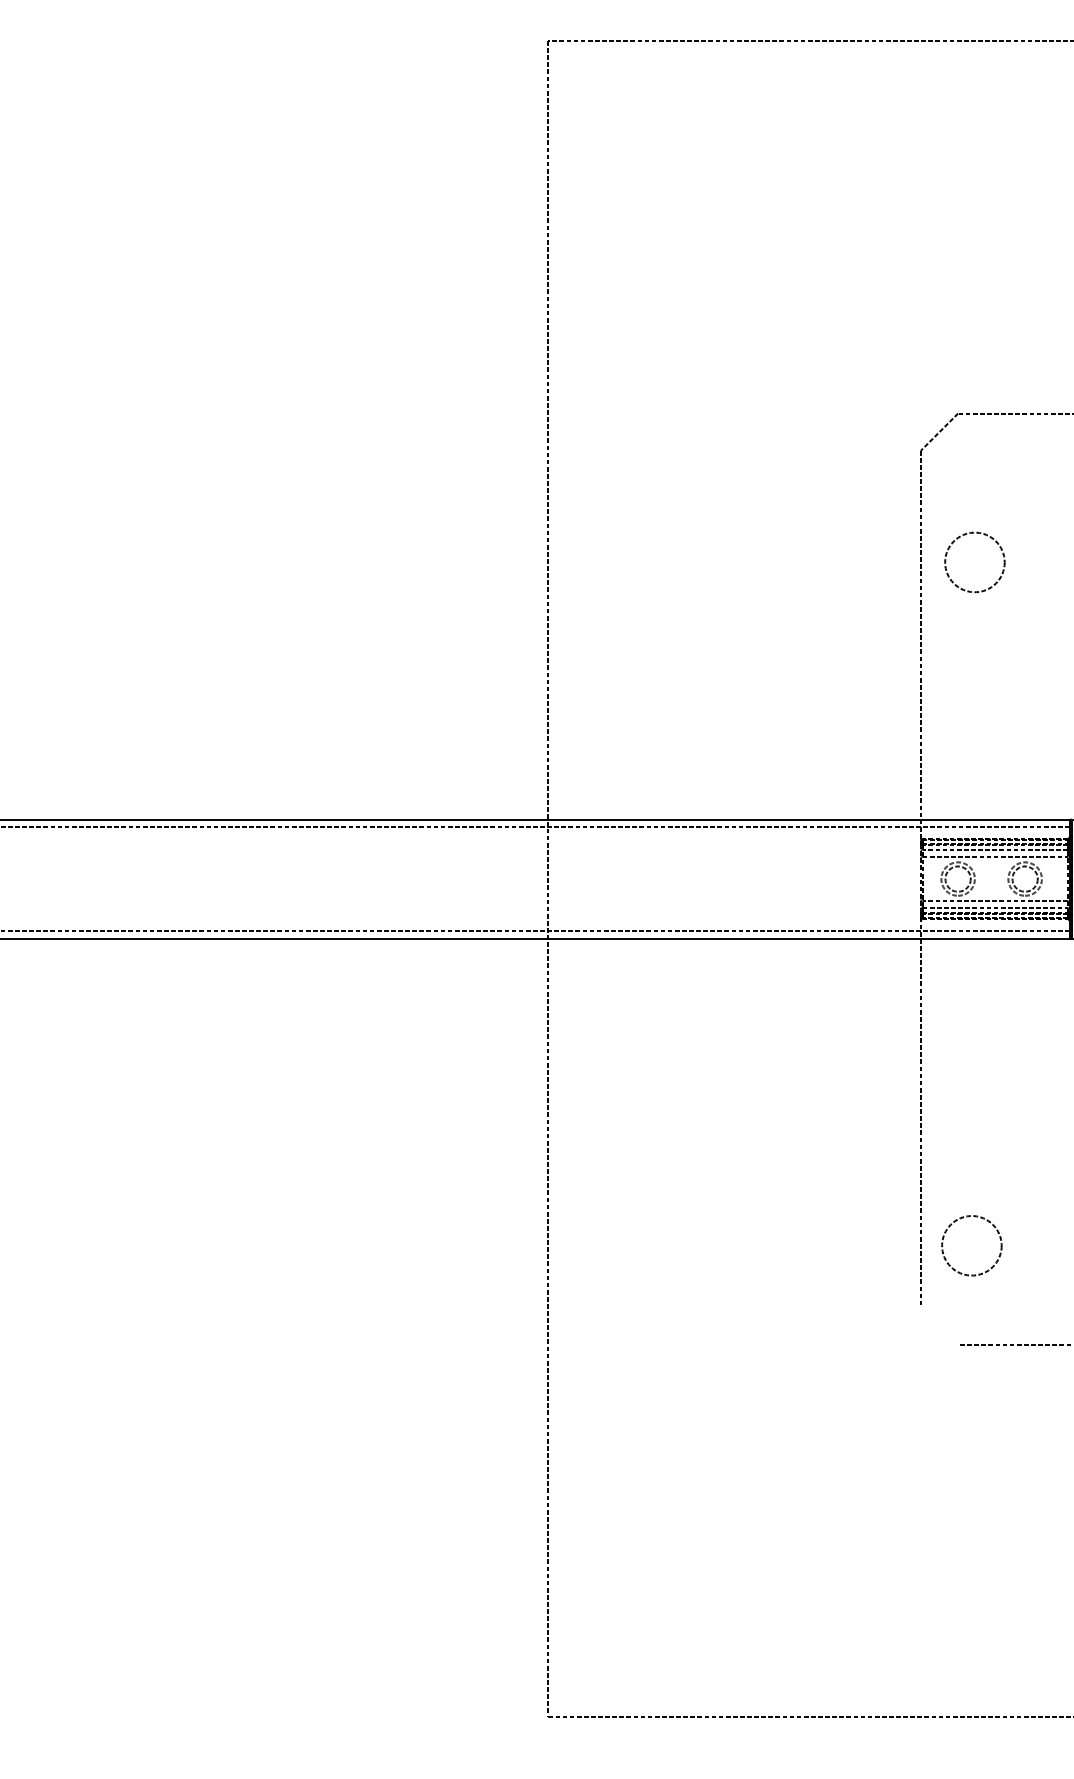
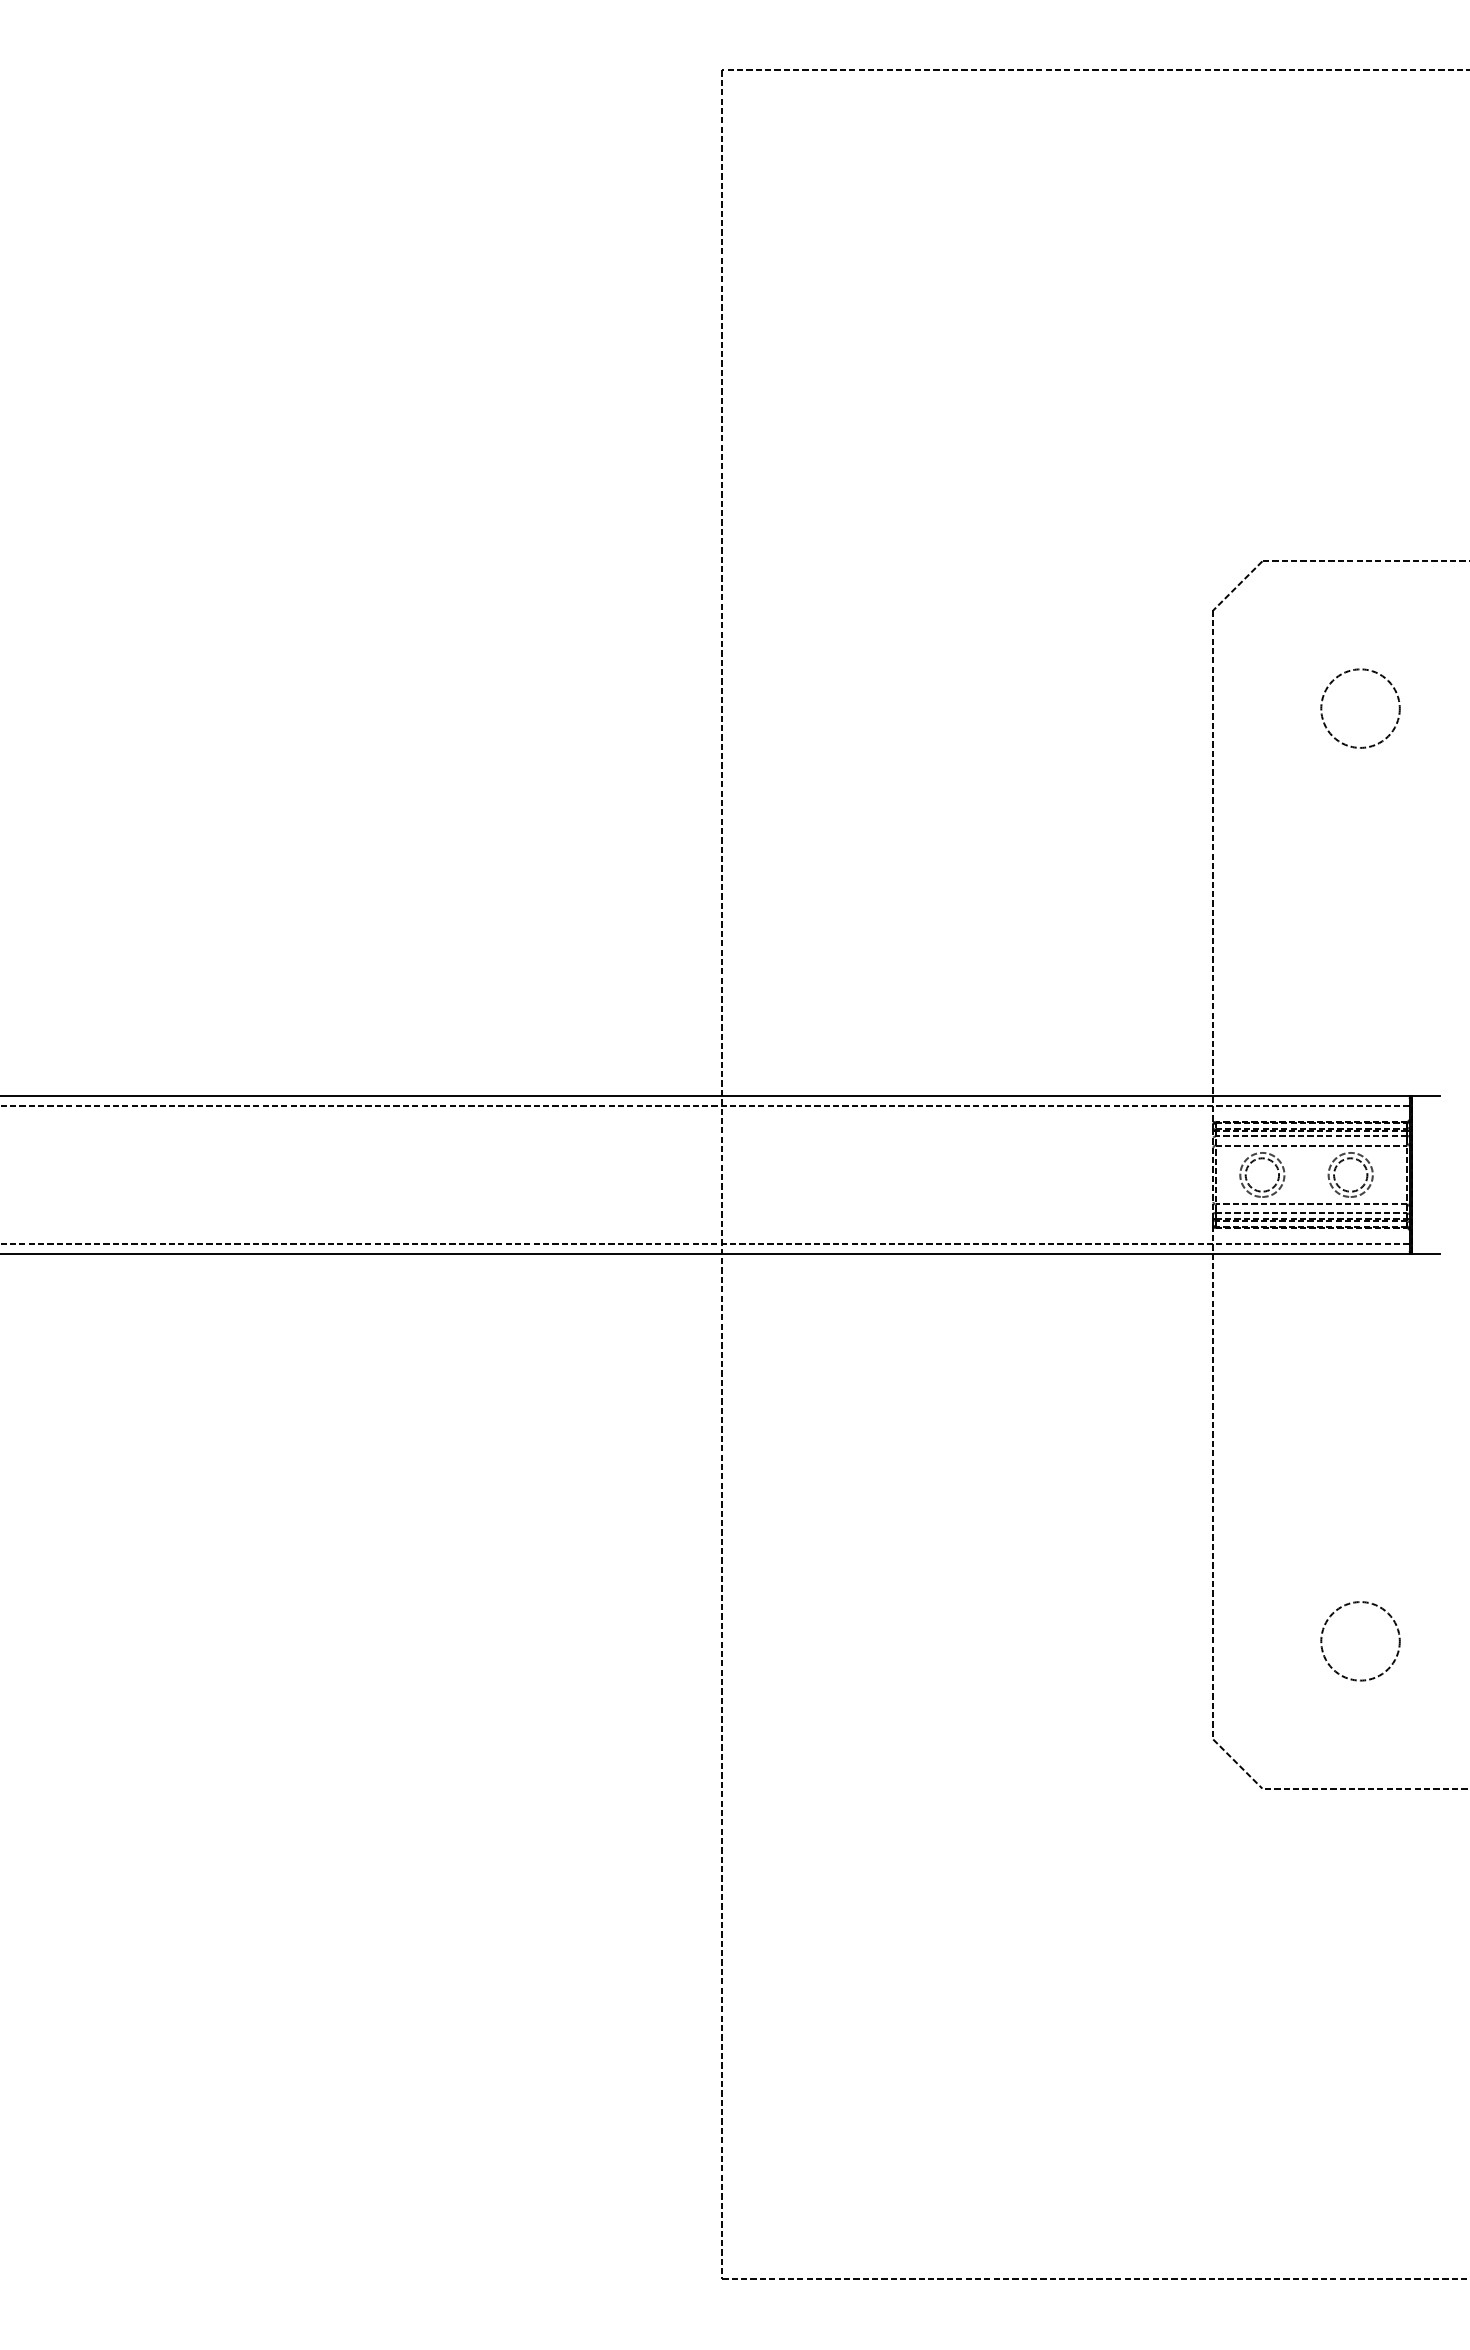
circle: (974, 562) -> (1360, 708), moved
circle: (971, 1245) -> (1360, 1641), moved
line: (939, 1325) -> (1237, 1763), added

